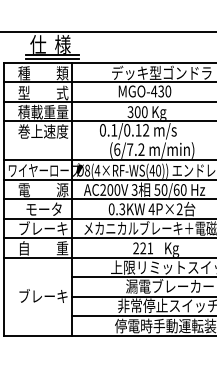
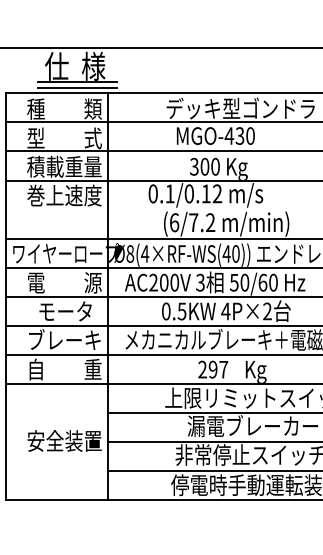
text: (122, 208) -> (182, 310), 0.3KW -> 0.5KW
text: (146, 248) -> (218, 369), 221 -> 297
text: (43, 296) -> (64, 441), ブレーキ -> 安全装置

